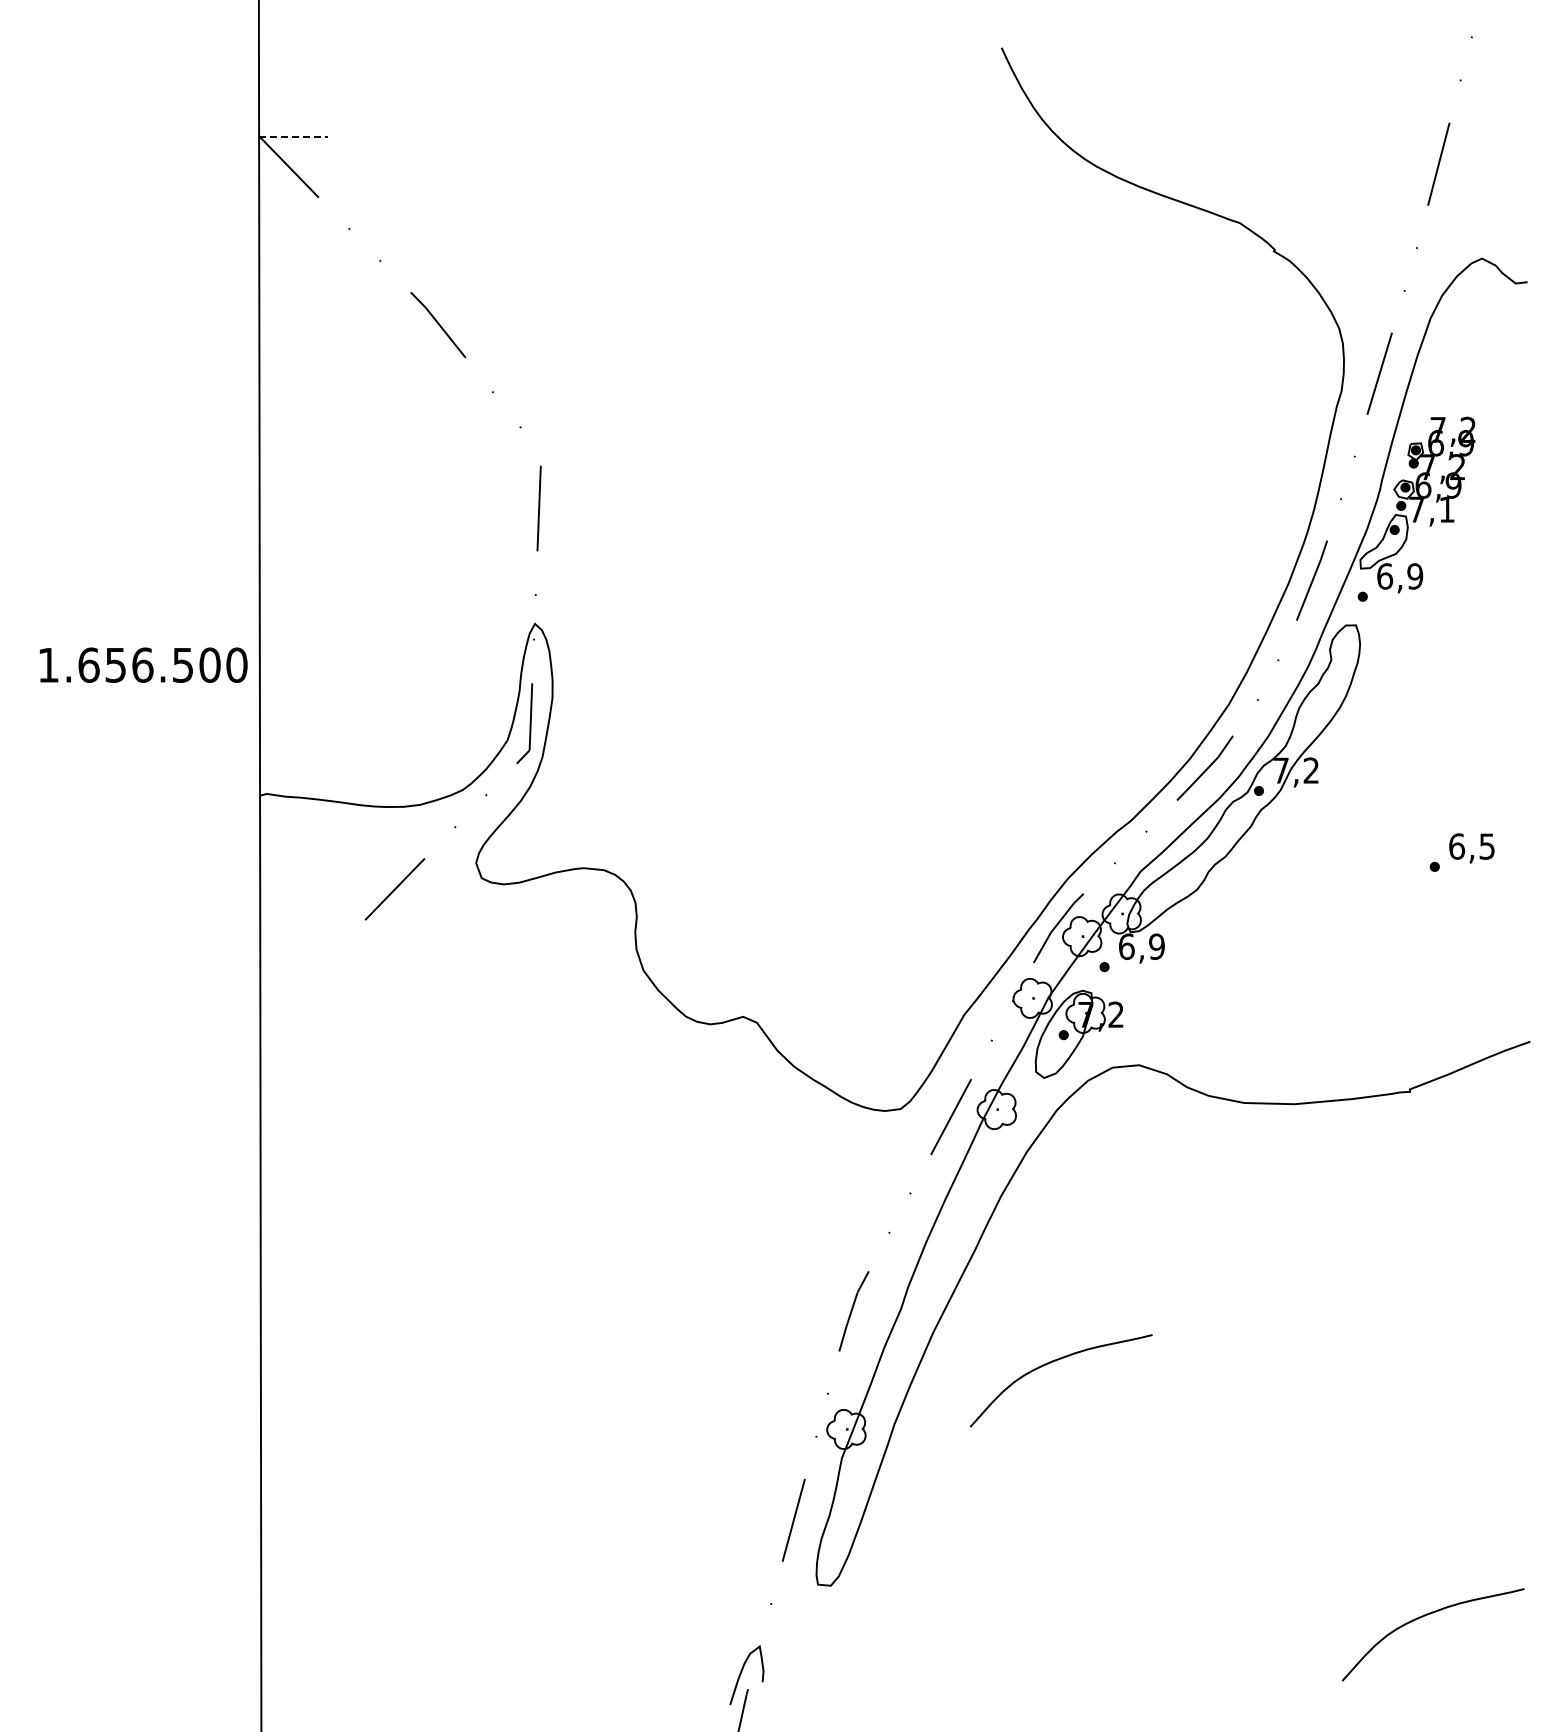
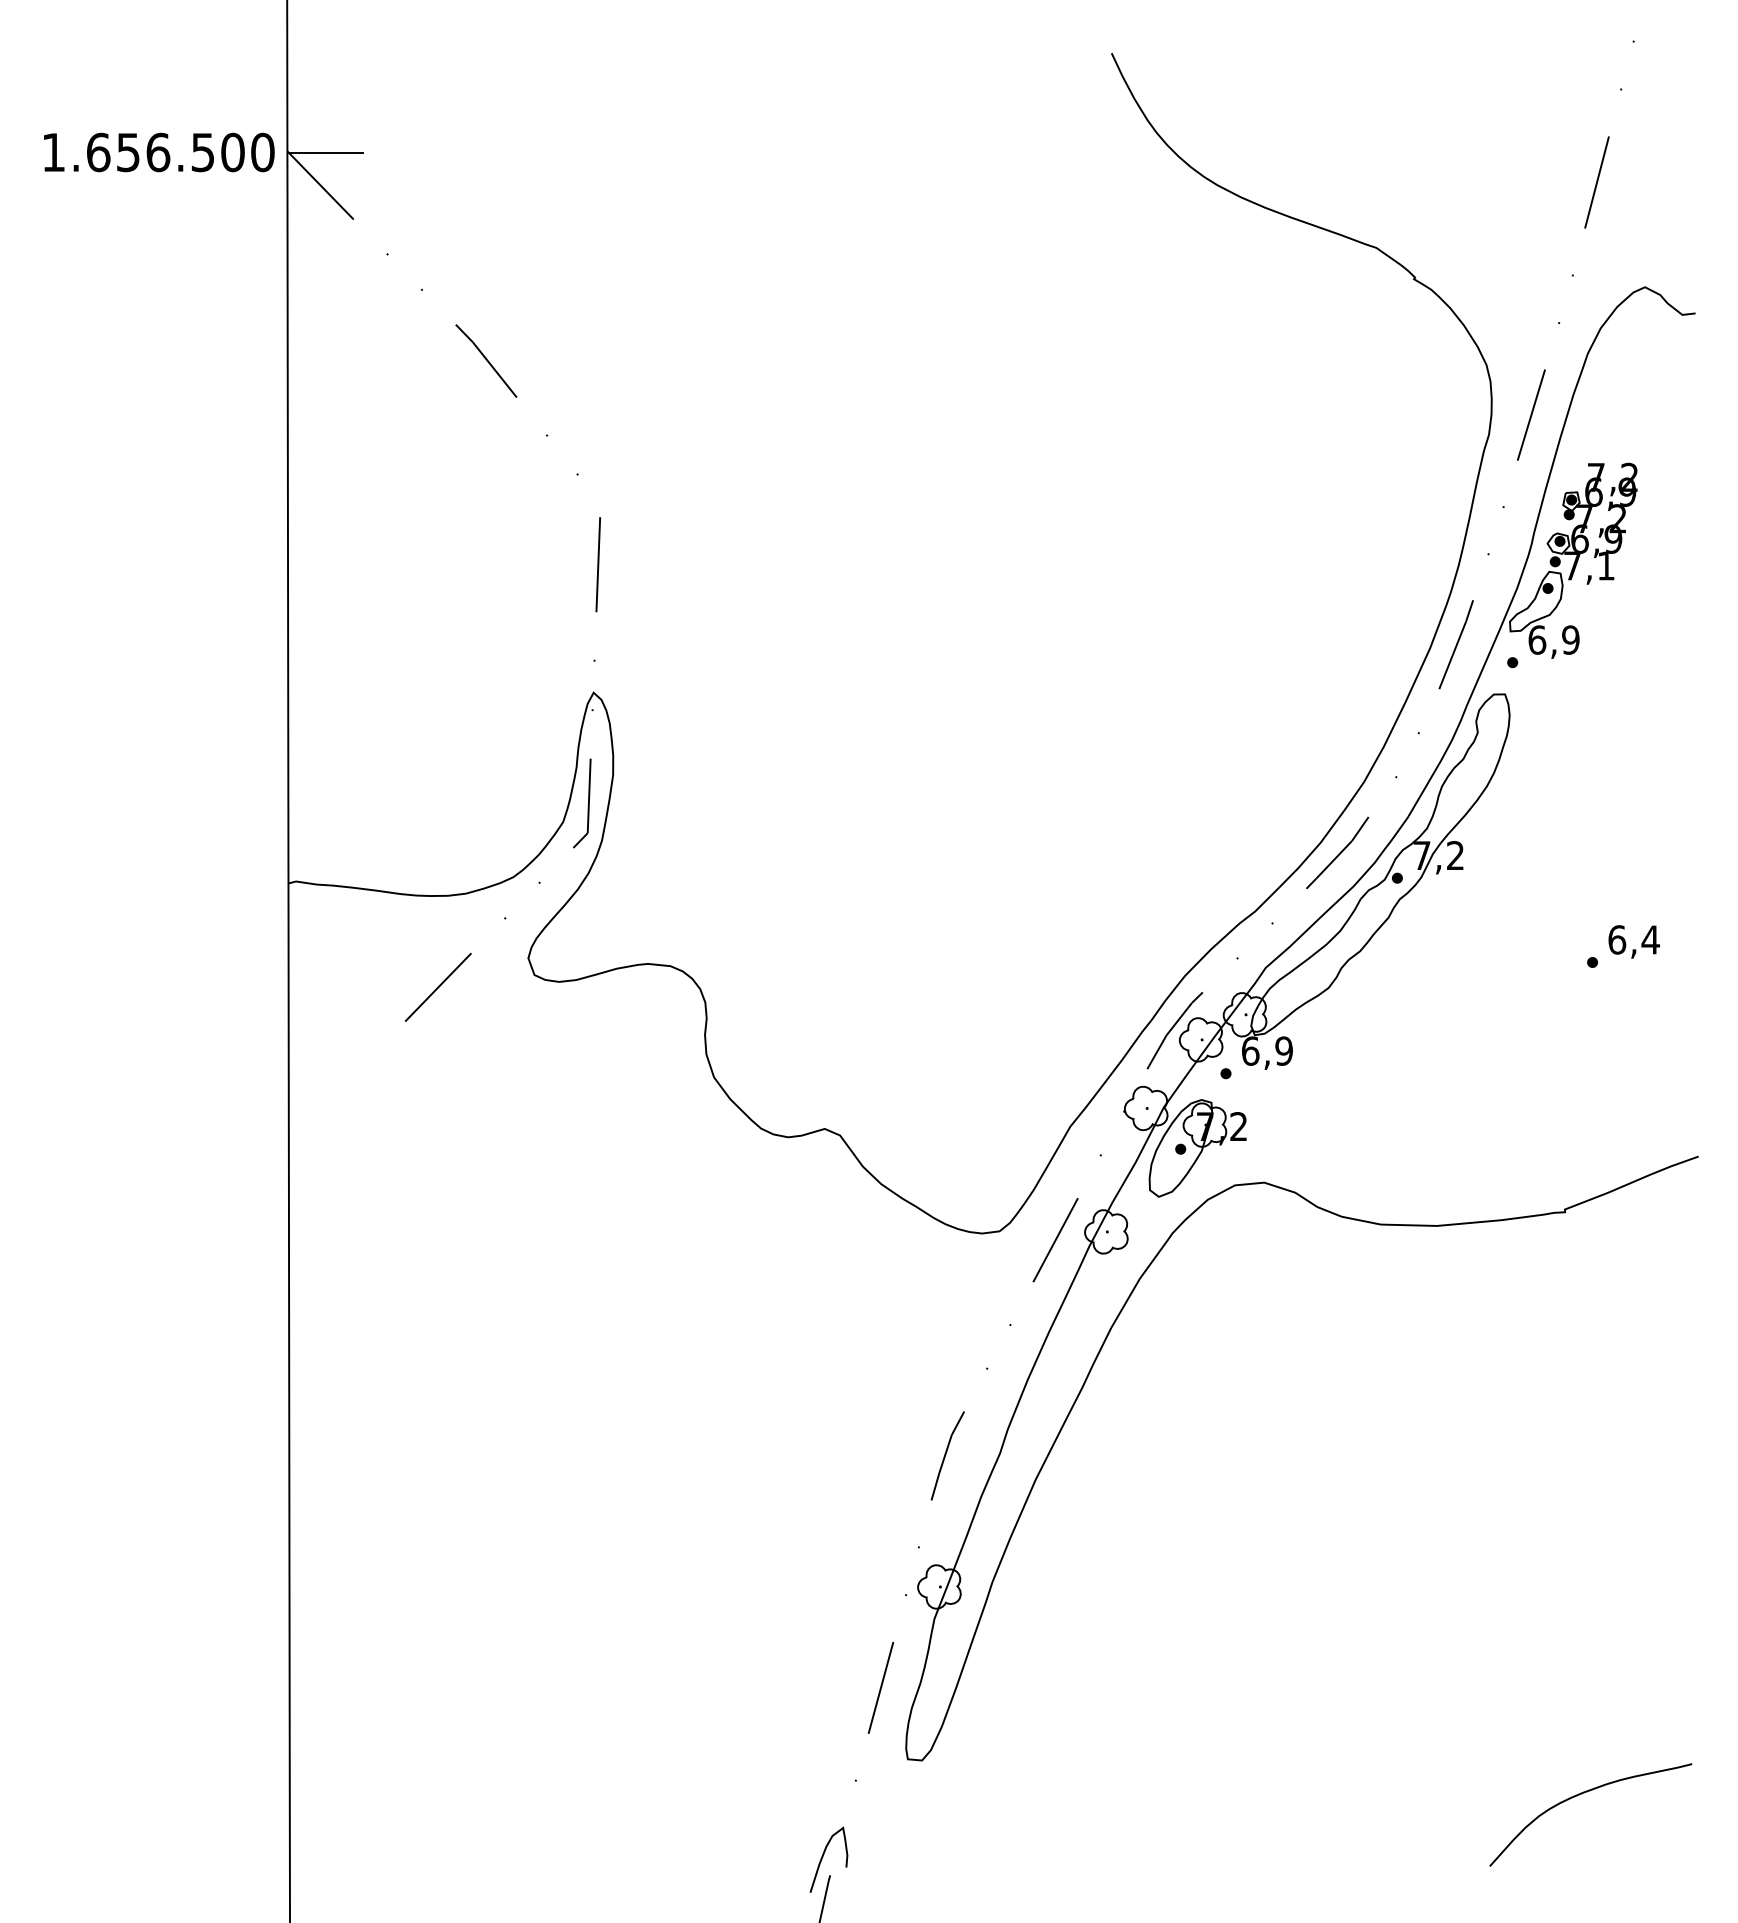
line: (293, 137) -> (325, 152), dashed -> solid
text: (143, 664) -> (159, 151), moved
text: (1486, 846) -> (1649, 939), 6,5 -> 6,4
curve: (1053, 1362) -> (1169, 1512), removed

